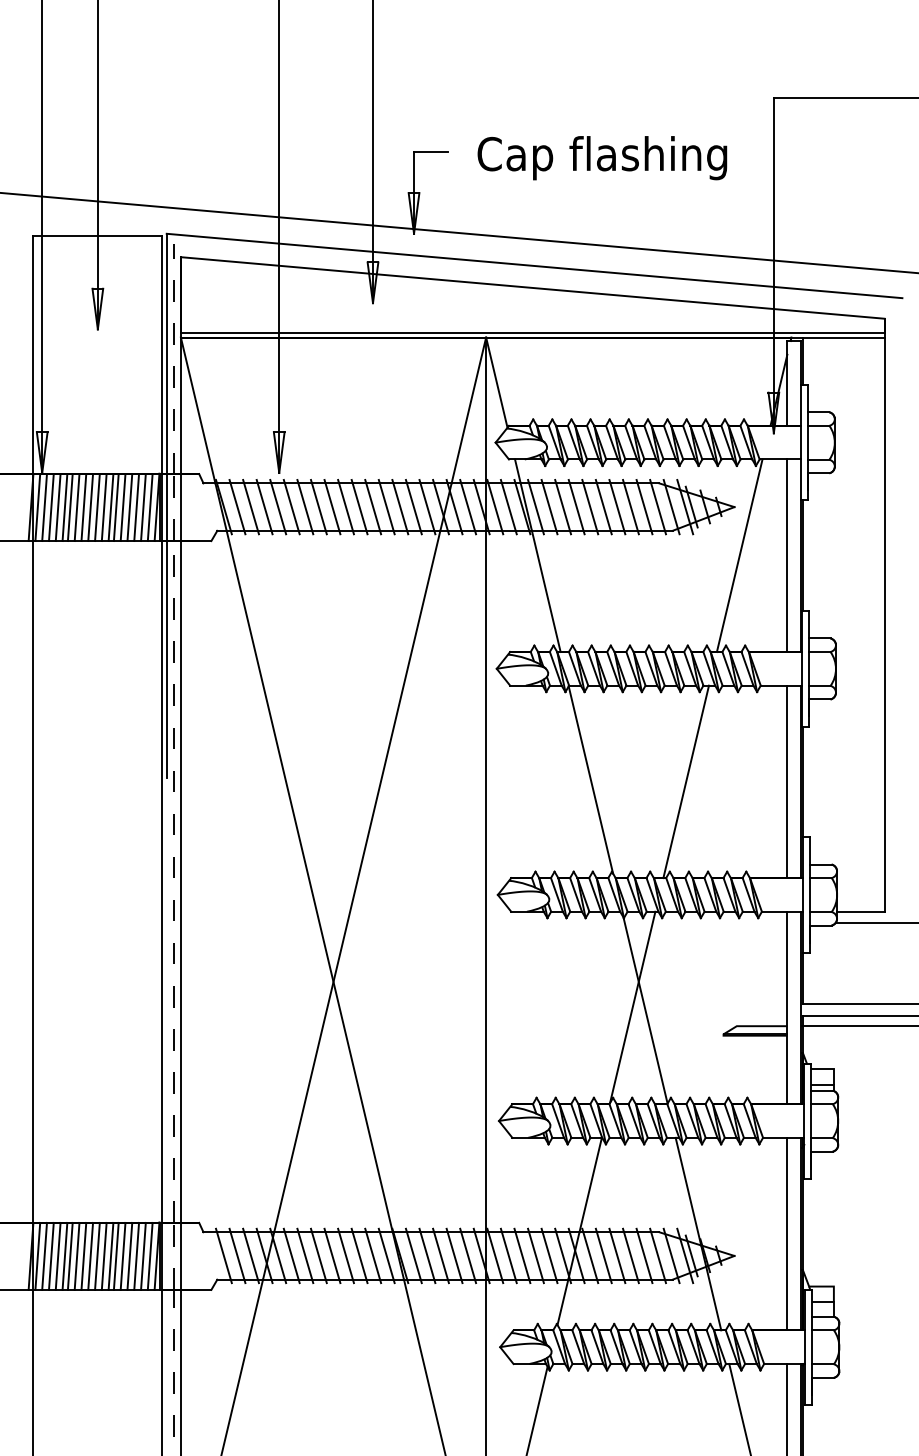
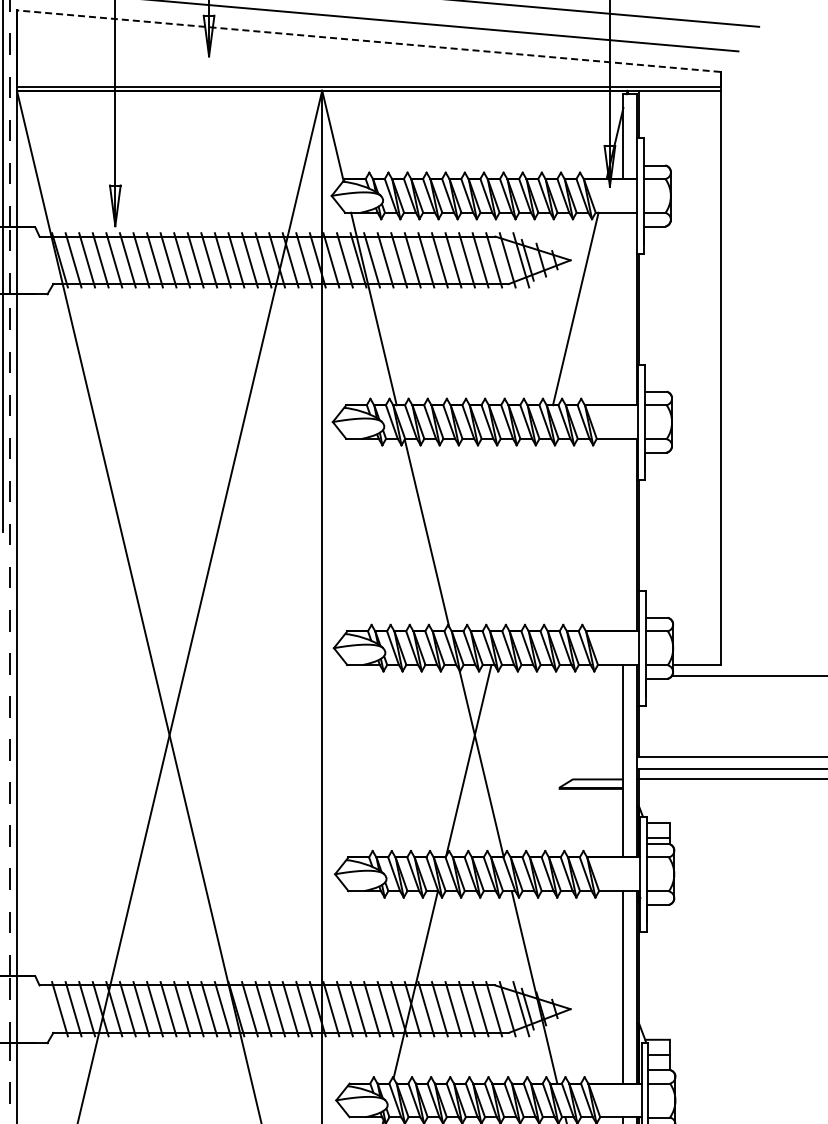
line: (532, 287) -> (368, 40), solid -> dashed
line: (787, 555) -> (623, 308), removed
line: (685, 781) -> (521, 534), removed
line: (787, 781) -> (623, 534), removed

